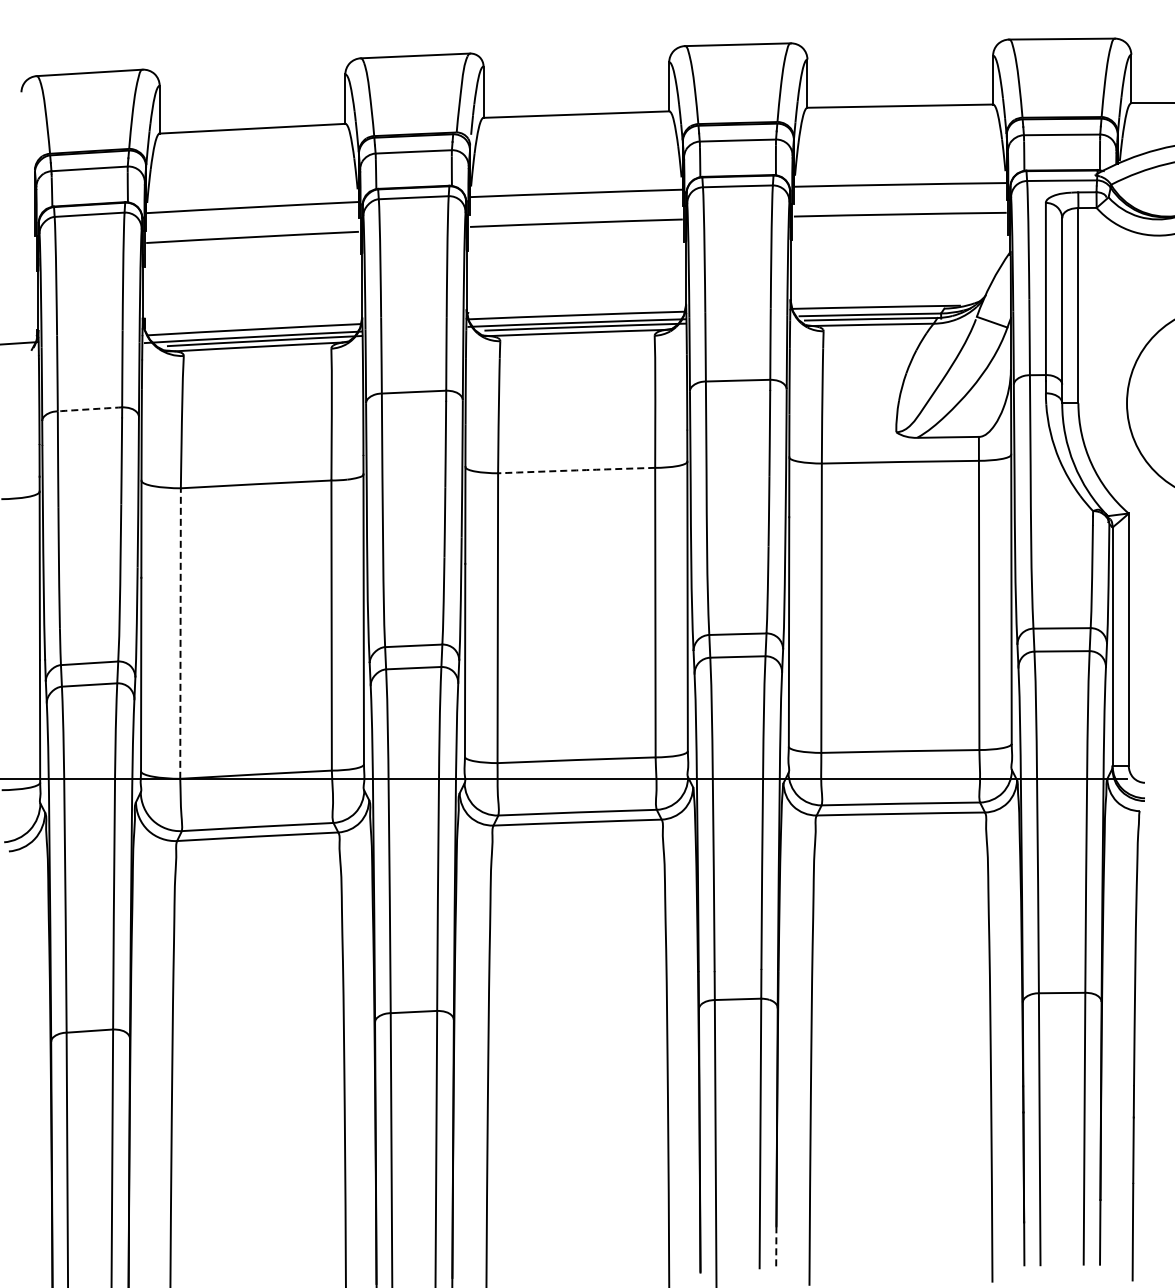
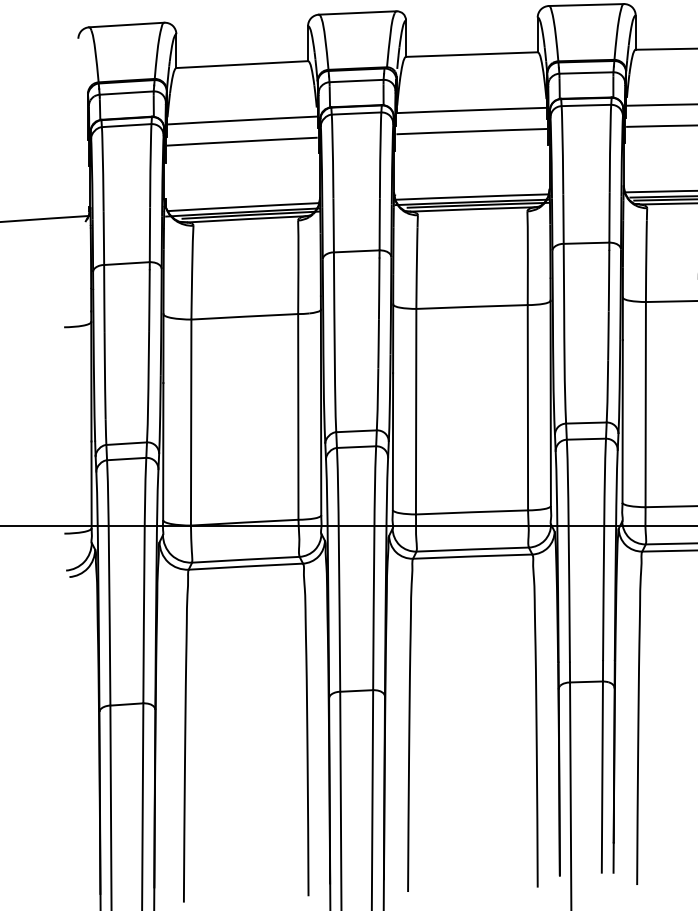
arc: (90, 409) -> (127, 263), dashed -> solid
arc: (576, 470) -> (471, 306), dashed -> solid
line: (180, 633) -> (191, 422), dashed -> solid
line: (776, 1247) -> (613, 857), dashed -> solid

